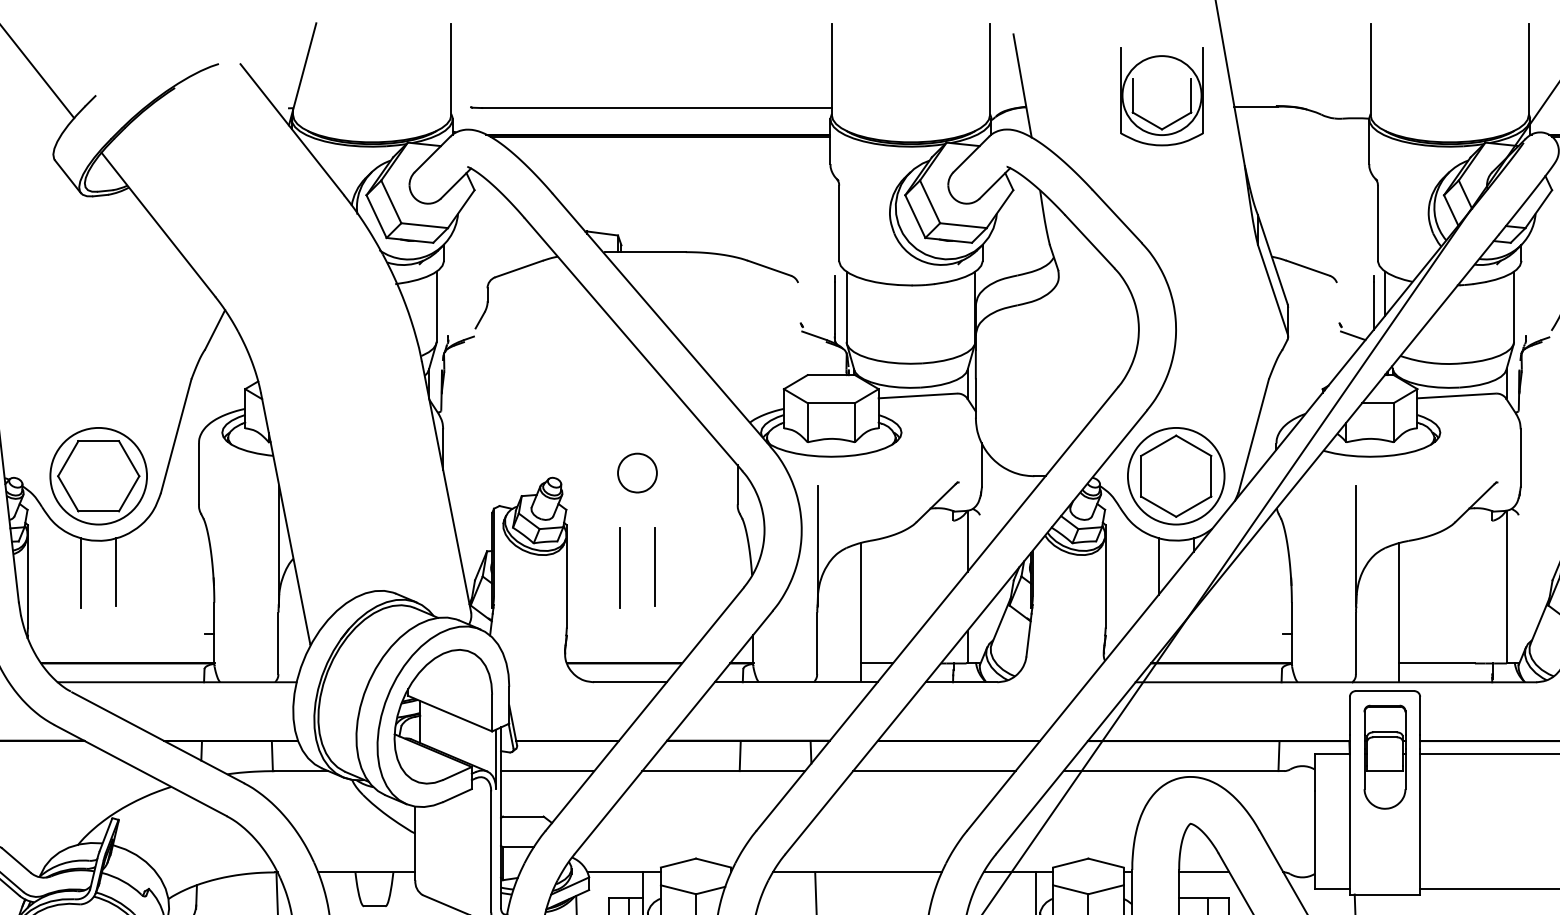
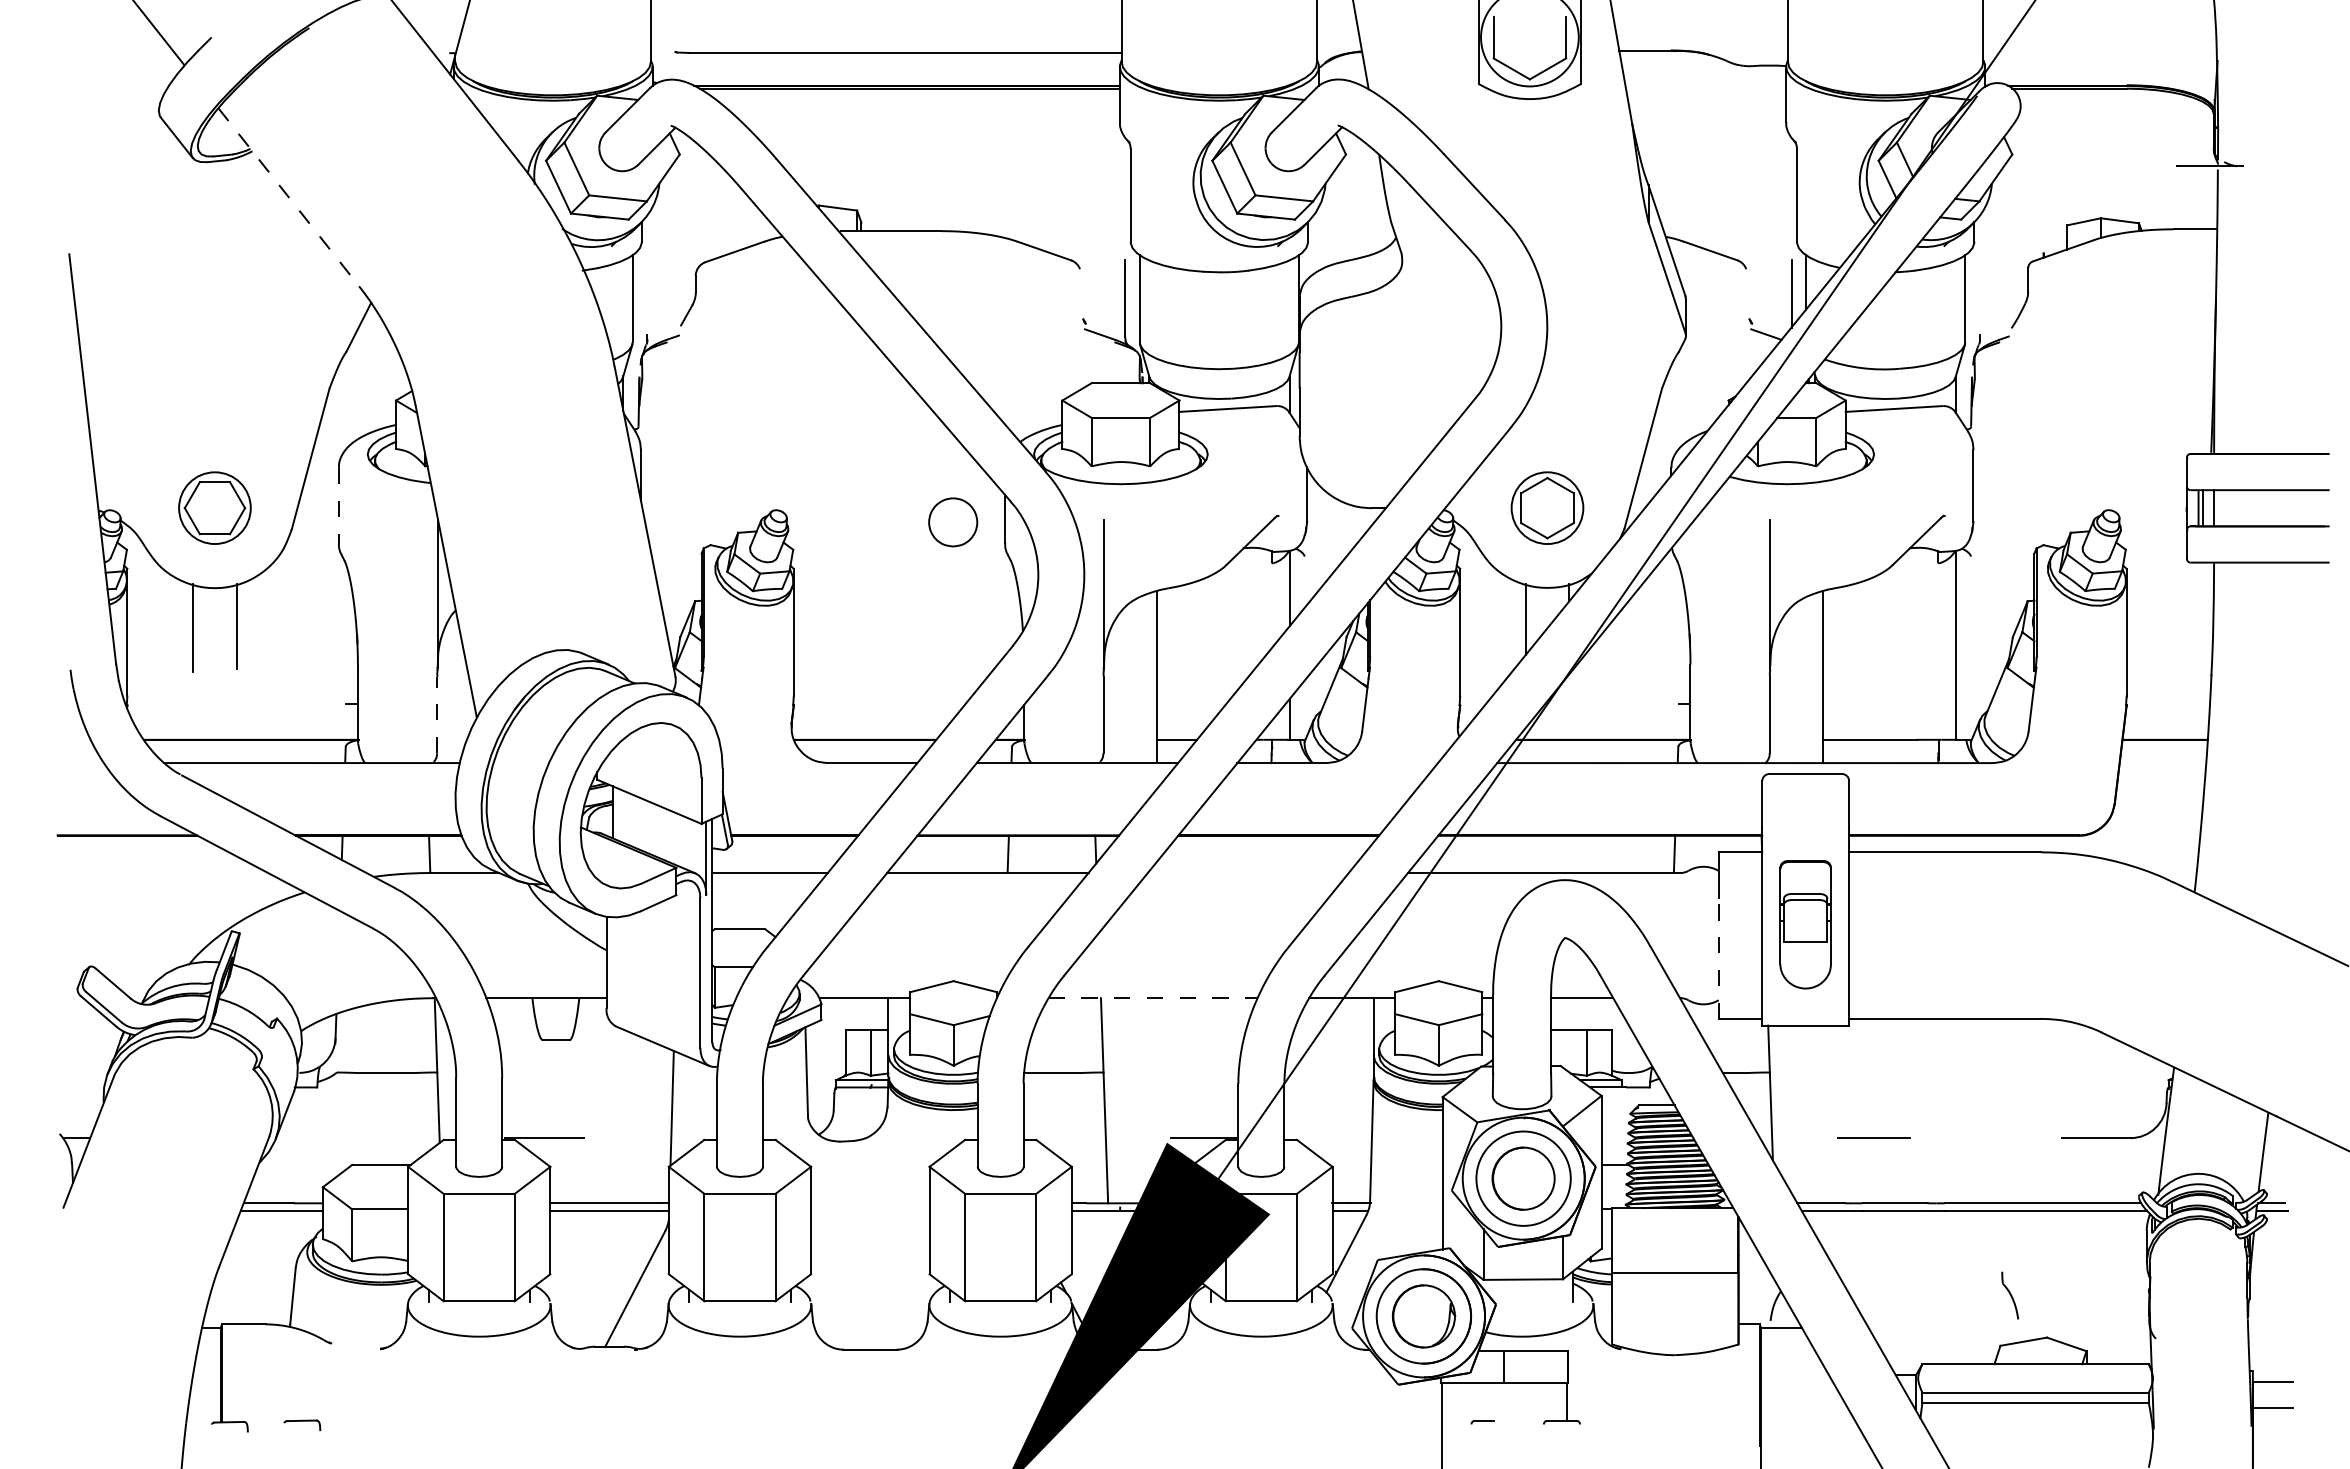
line: (158, 224) -> (288, 197), solid -> dashed
part: (637, 473) -> (953, 522), moved
line: (198, 474) -> (338, 506), solid -> dashed
part: (98, 475) -> (214, 507), size x0.6
part: (1176, 475) -> (1547, 507), size x0.6
line: (654, 566) -> (902, 620), removed
line: (619, 567) -> (858, 621), removed
line: (278, 643) -> (437, 714), solid -> dashed
part: (1384, 757) -> (1805, 924), moved
line: (933, 770) -> (1247, 872), removed
line: (1314, 840) -> (1718, 958), solid -> dashed
line: (857, 872) -> (1153, 998), solid -> dashed

